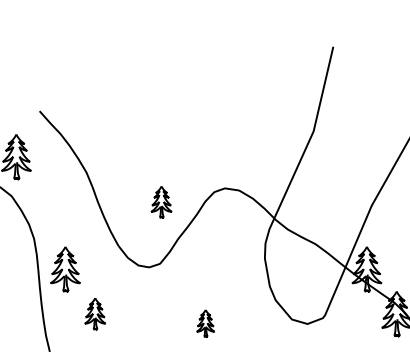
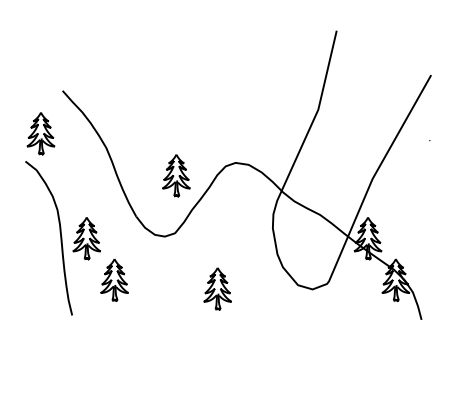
part: (161, 201) -> (176, 175), size x1.43
part: (95, 313) -> (114, 279), size x1.43
part: (205, 323) -> (217, 288), size x1.67

